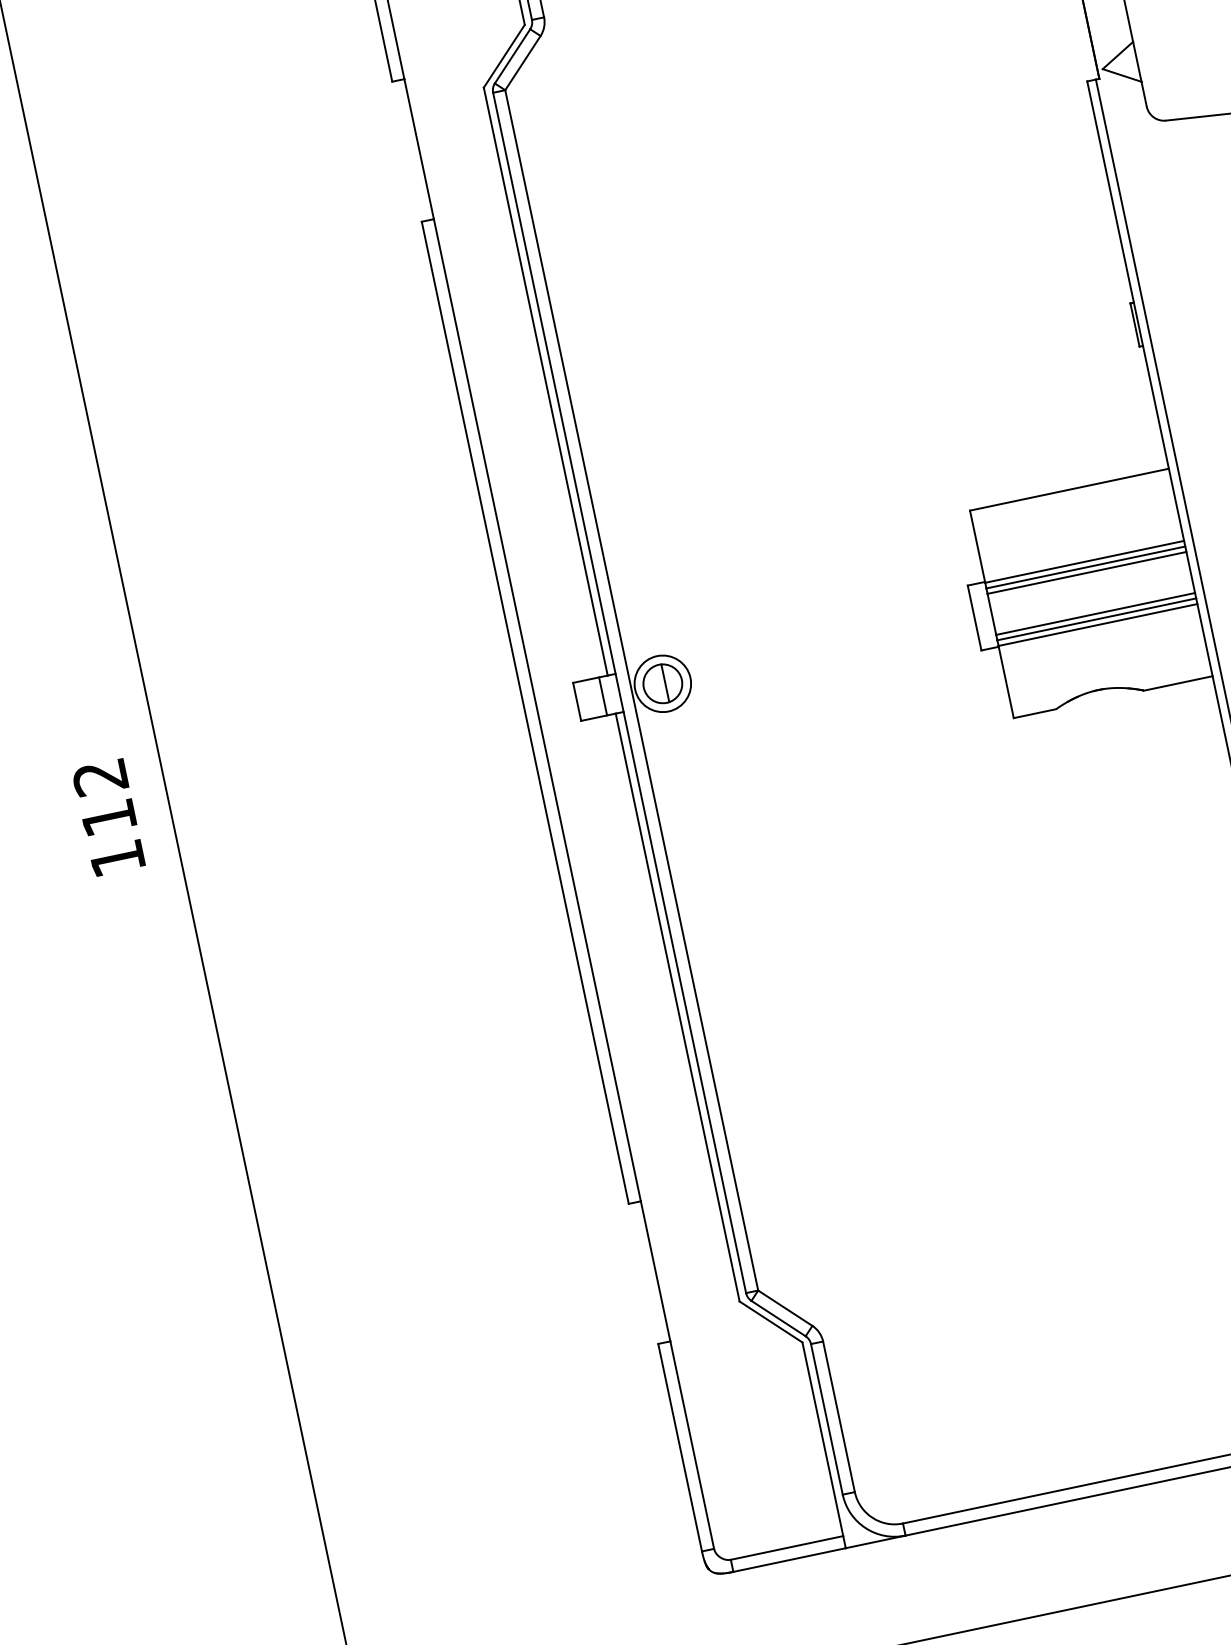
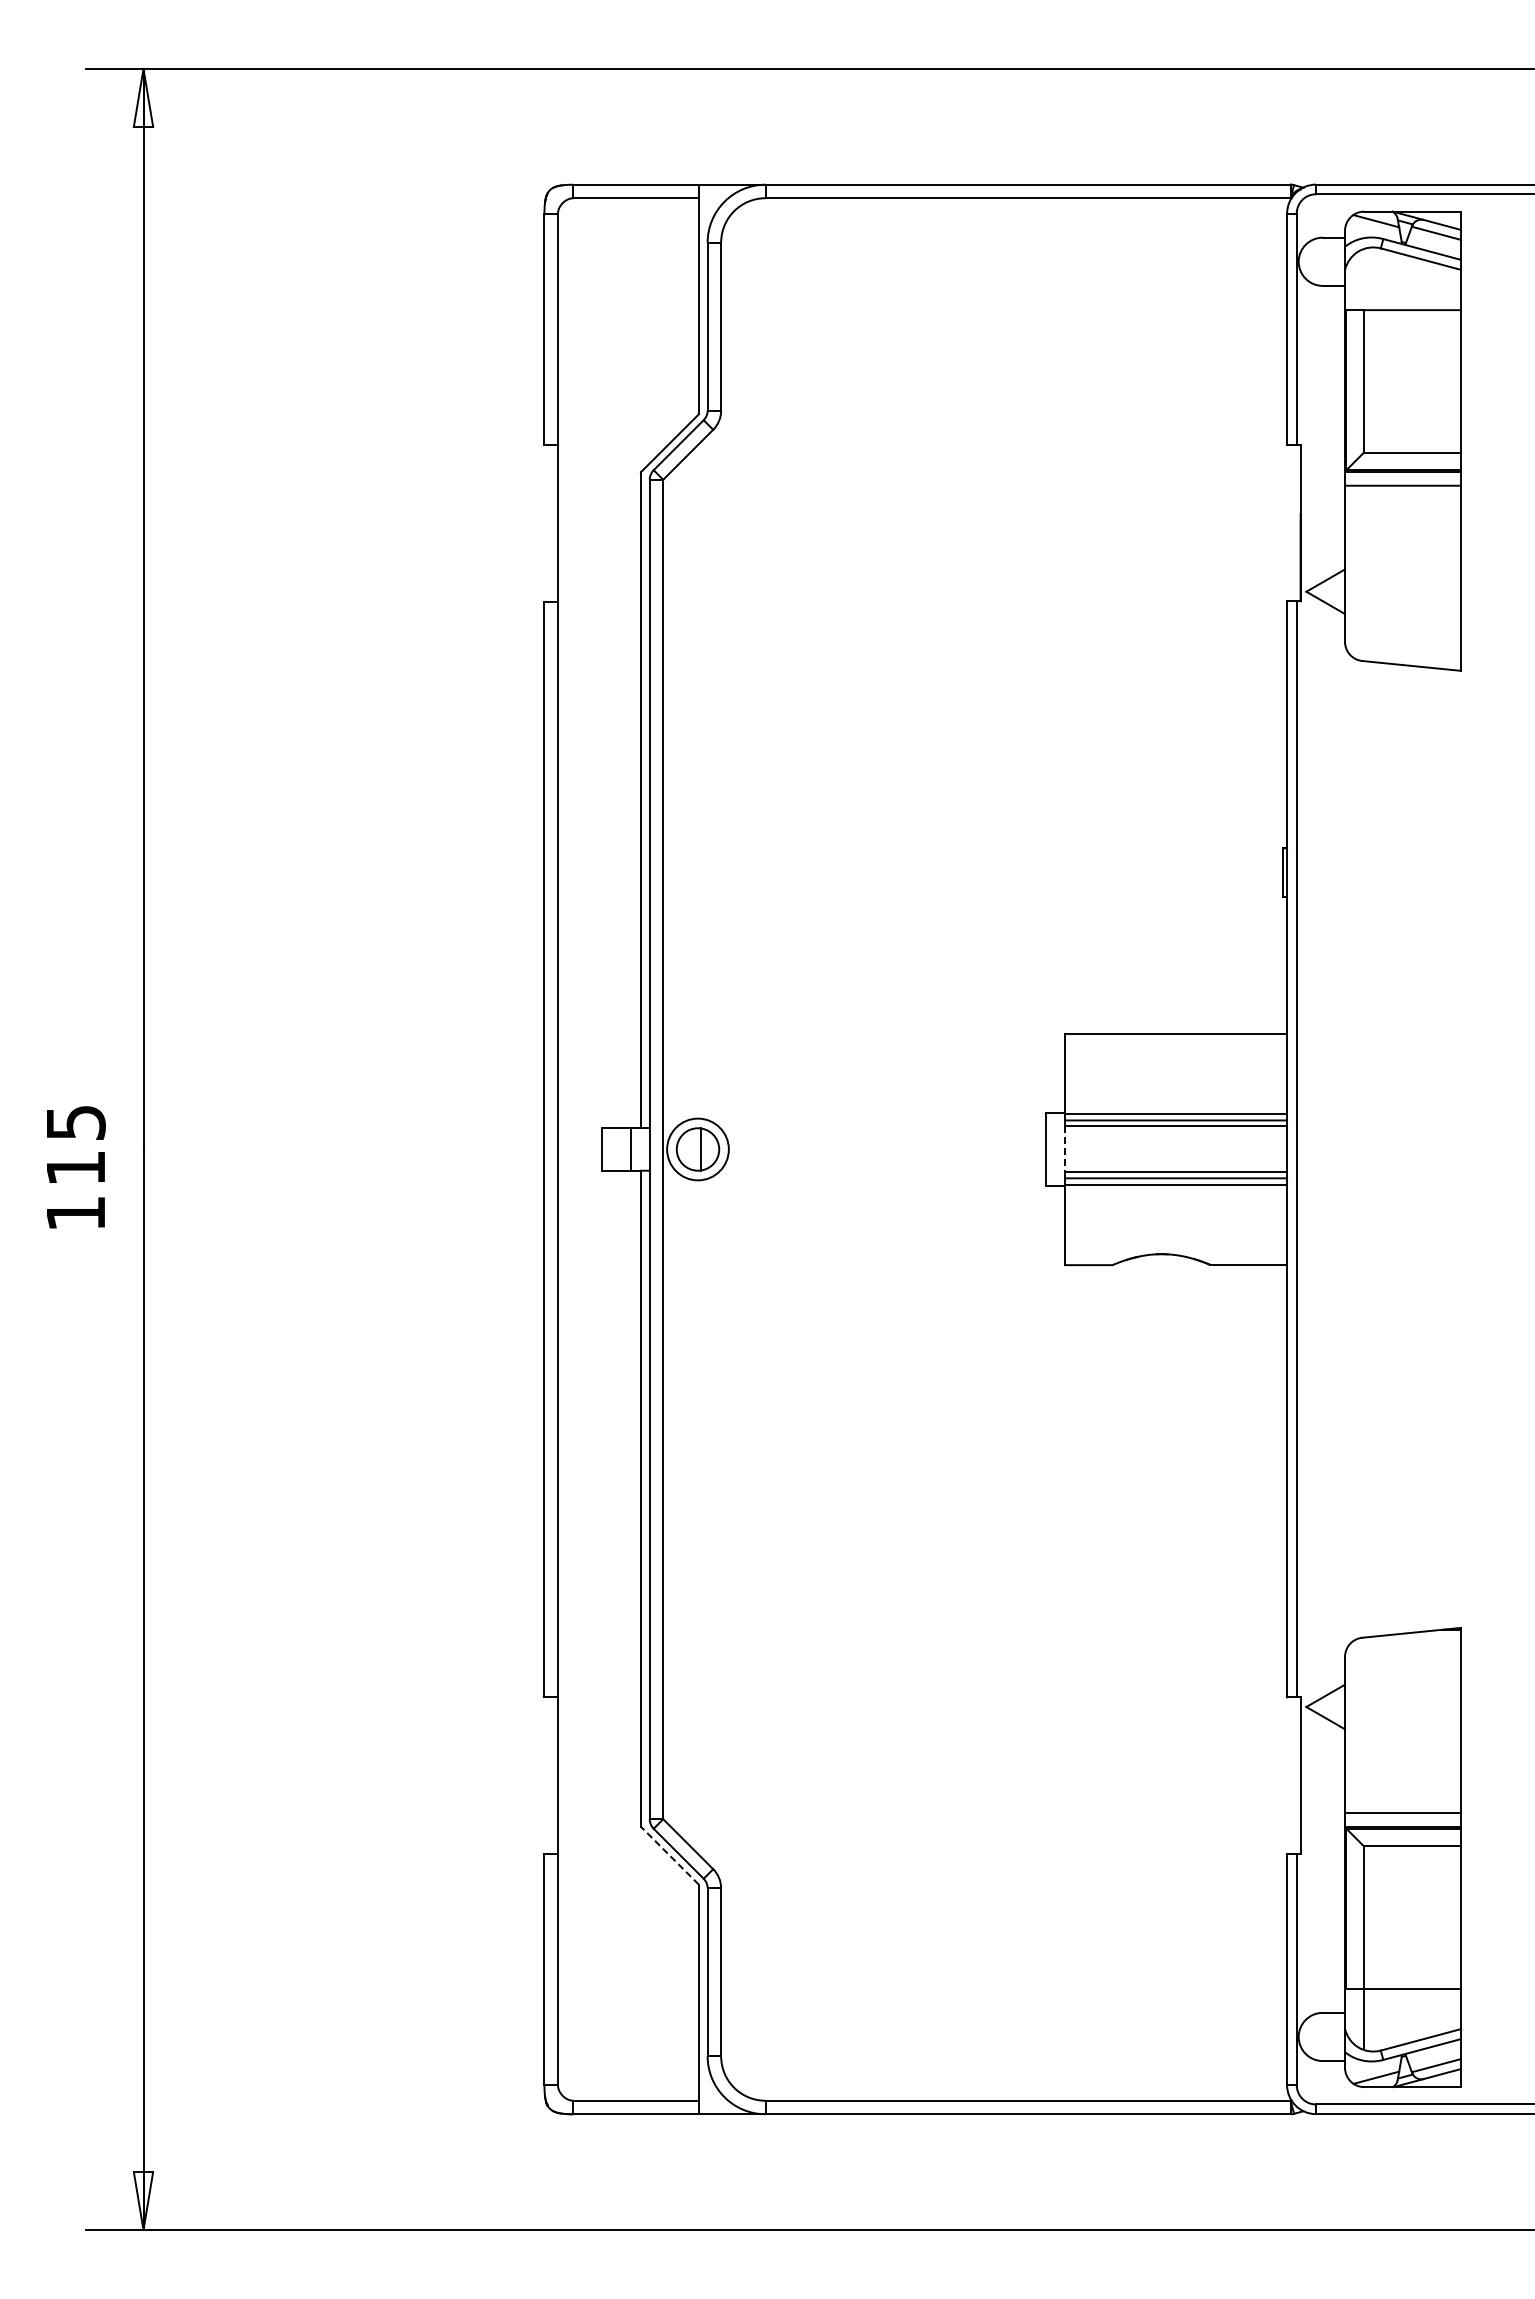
line: (992, 614) -> (1065, 1149), solid -> dashed
text: (100, 778) -> (75, 1123), 112 -> 115
line: (770, 1321) -> (669, 1855), solid -> dashed

